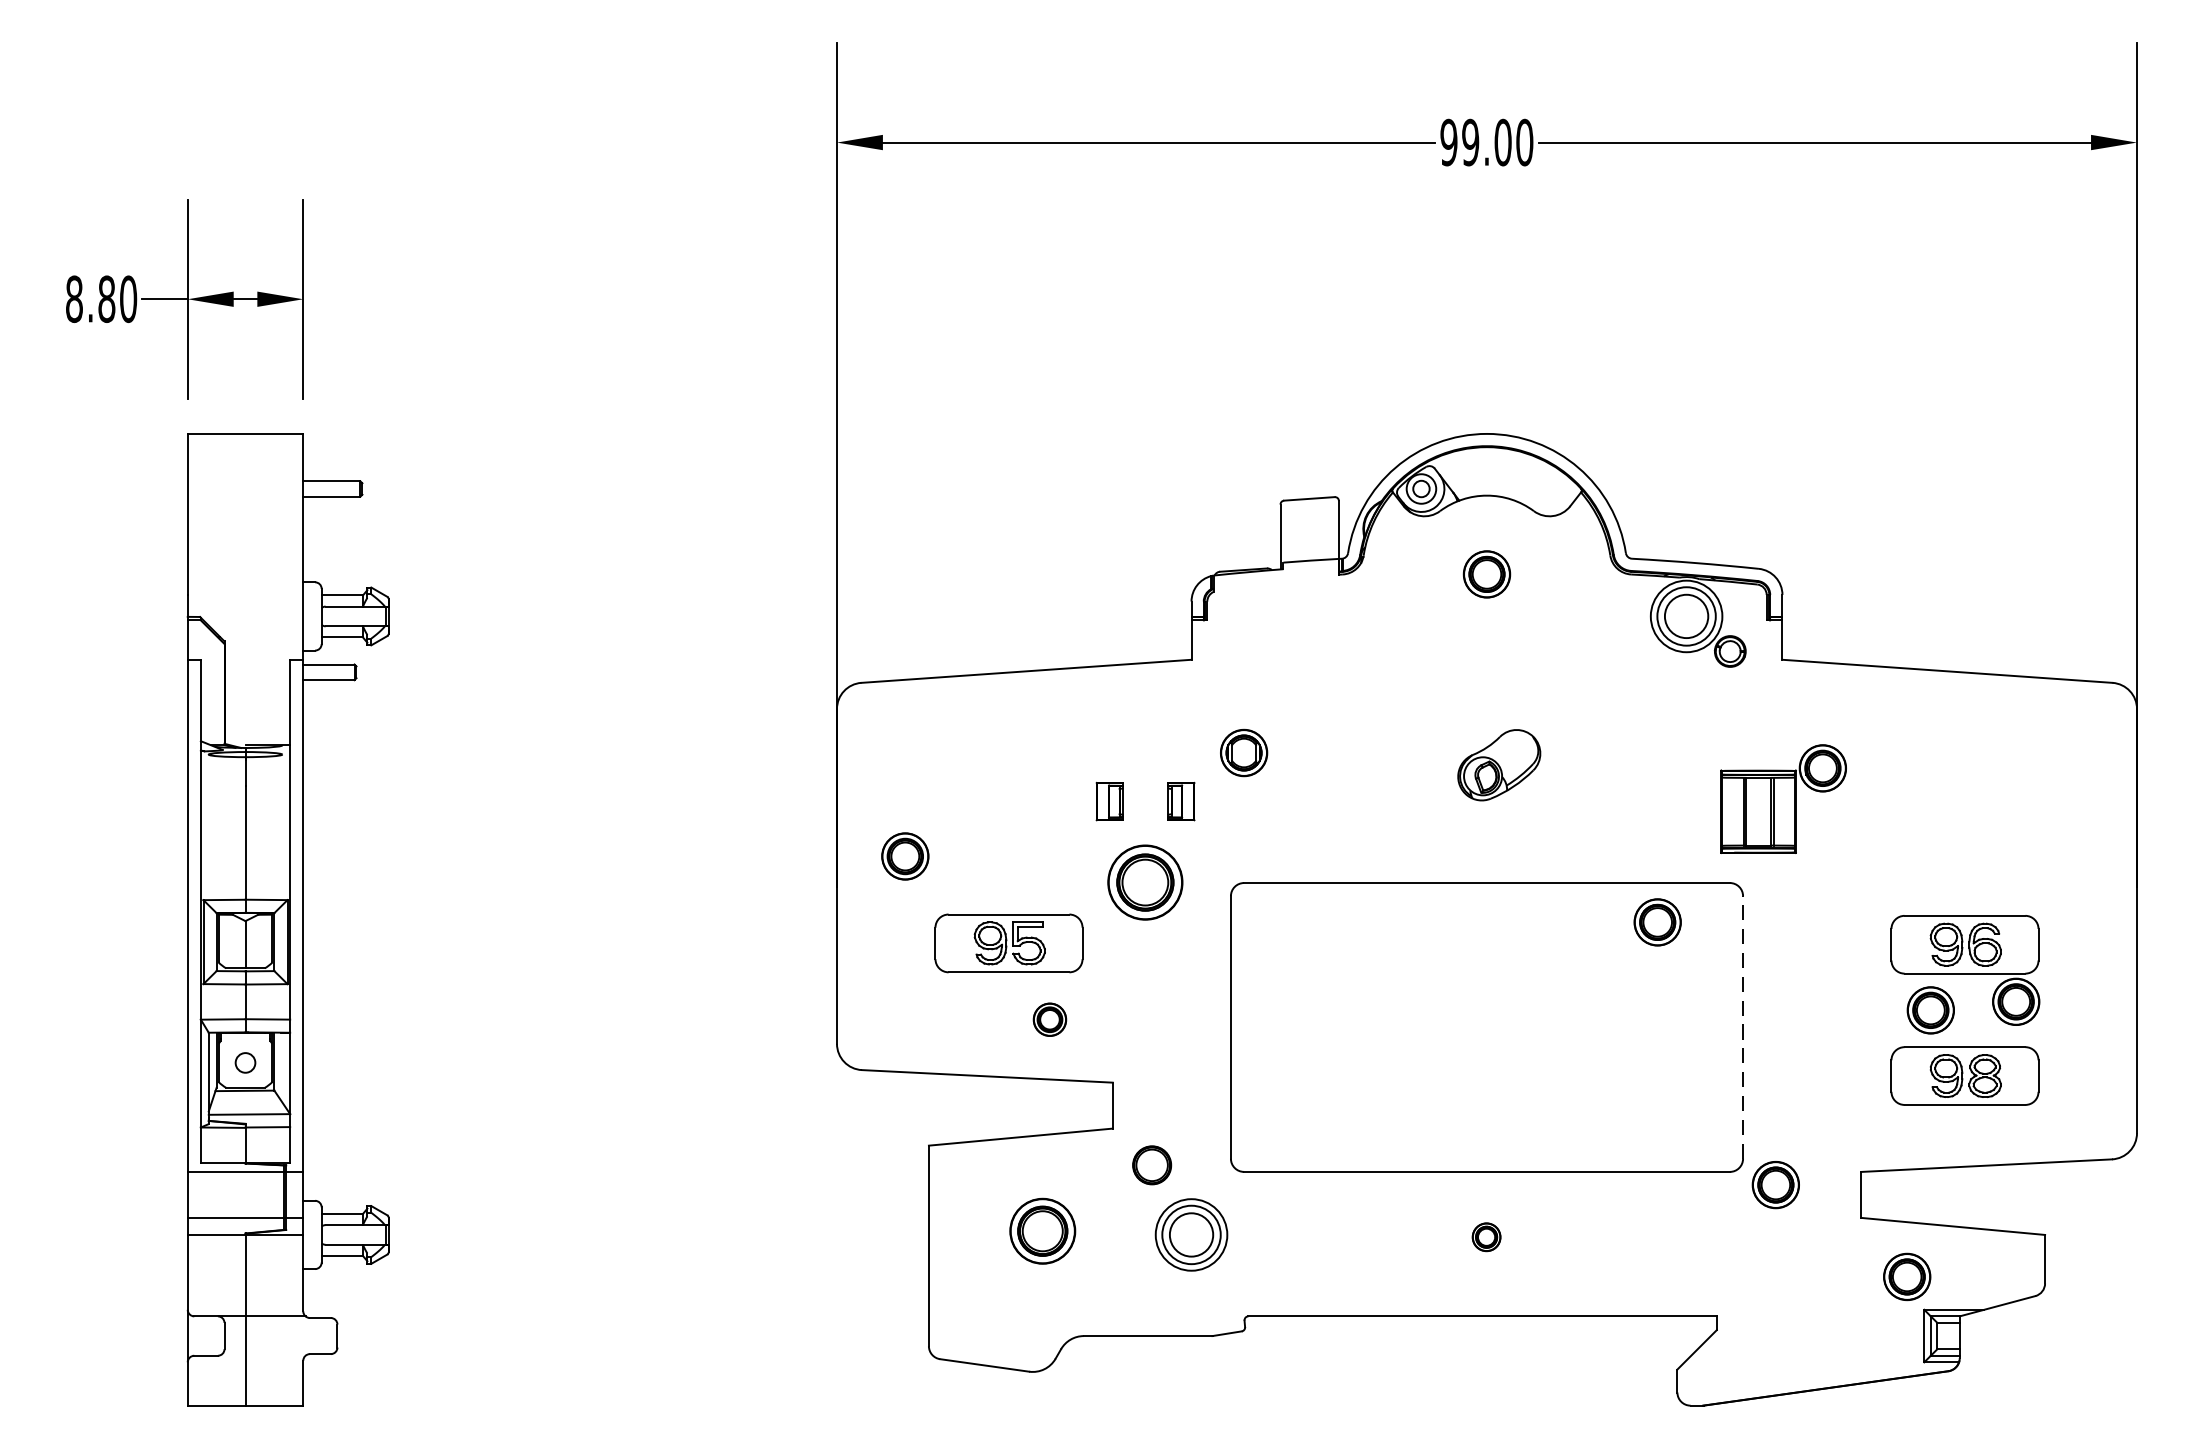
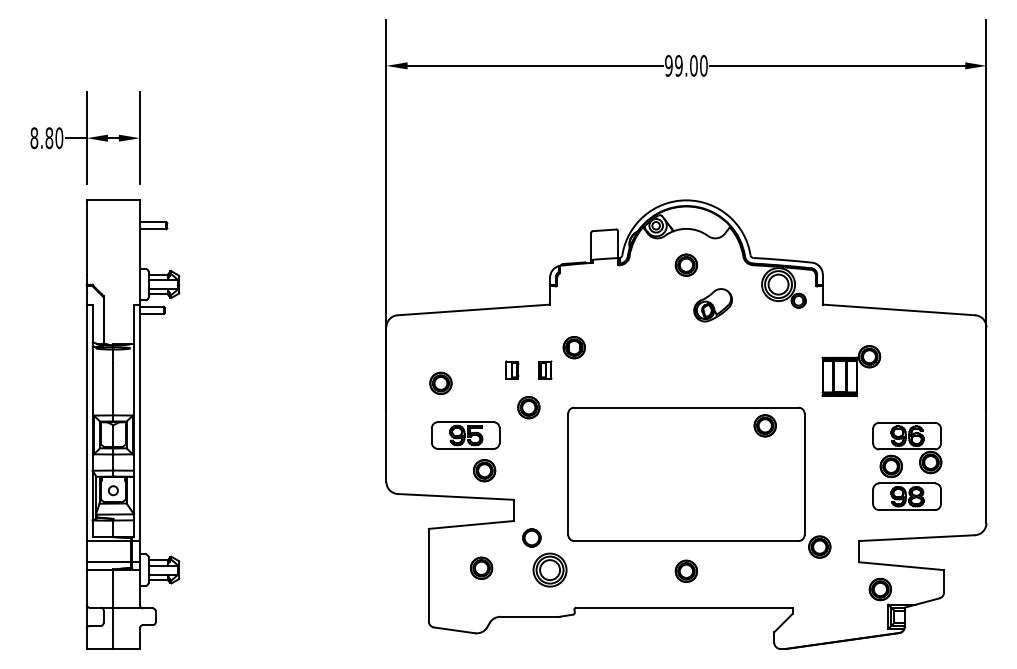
part: (1497, 765) -> (712, 305), moved
part: (1783, 798) -> (851, 370), moved
part: (904, 854) -> (440, 382), moved
part: (1144, 882) -> (528, 407), size x0.62
part: (1049, 1019) -> (484, 470), size x1.43
line: (1742, 1027) -> (804, 474), dashed -> solid
part: (1043, 1229) -> (481, 567), size x0.71
part: (1484, 1235) -> (685, 570), size x1.67

